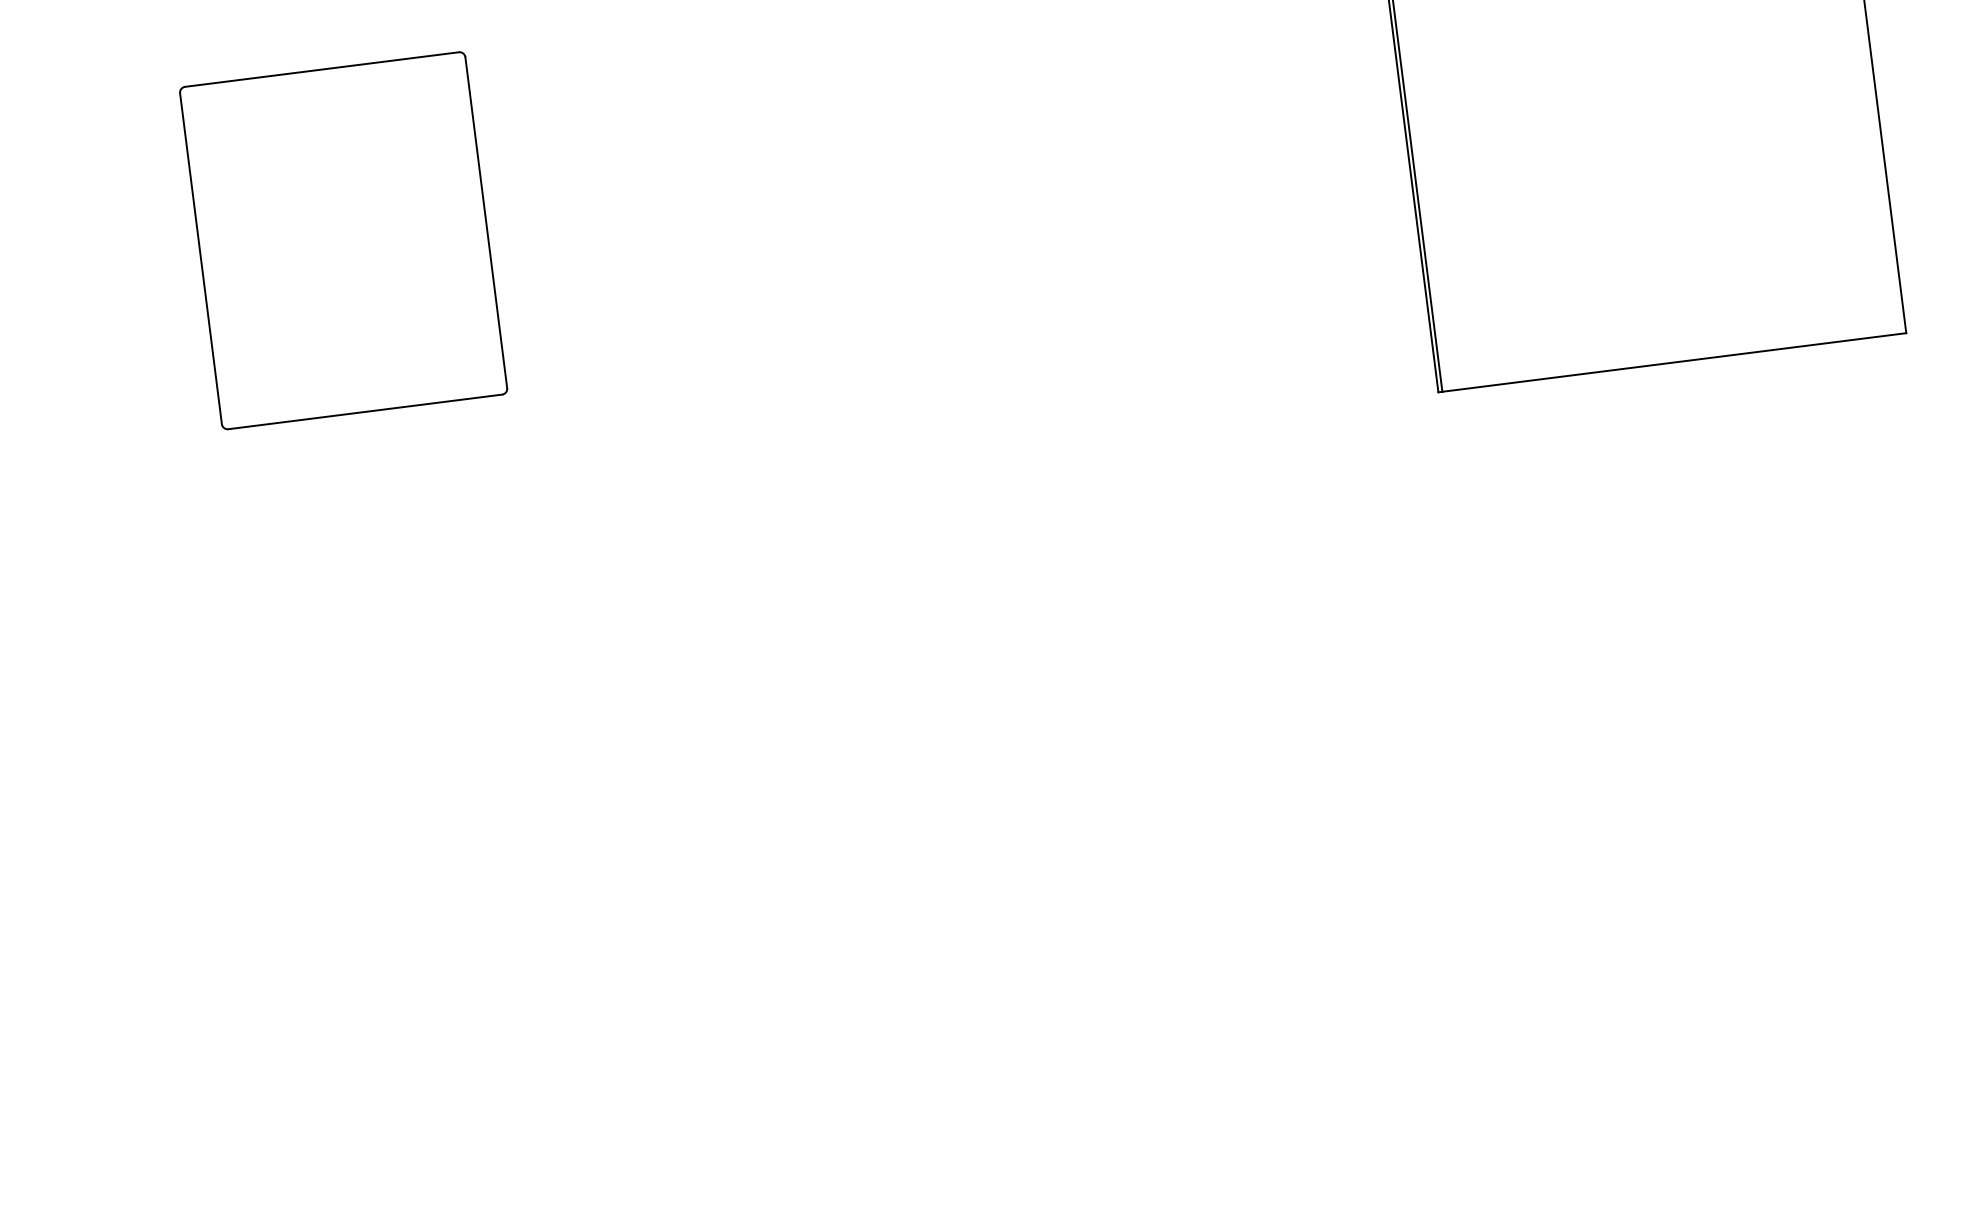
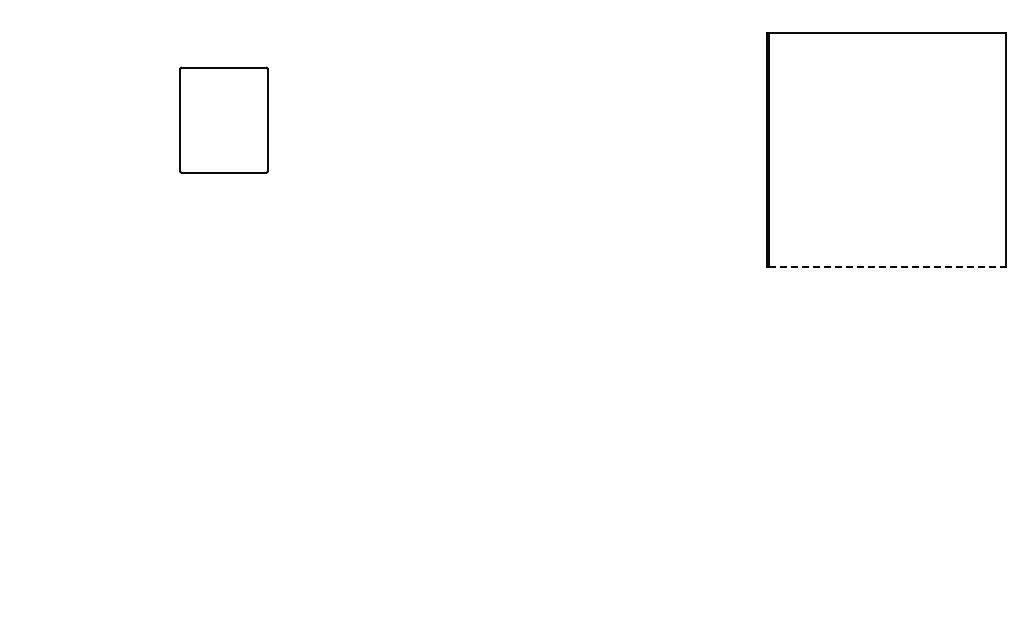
part: (342, 239) -> (223, 119), size x0.6
line: (1674, 362) -> (887, 266), solid -> dashed

